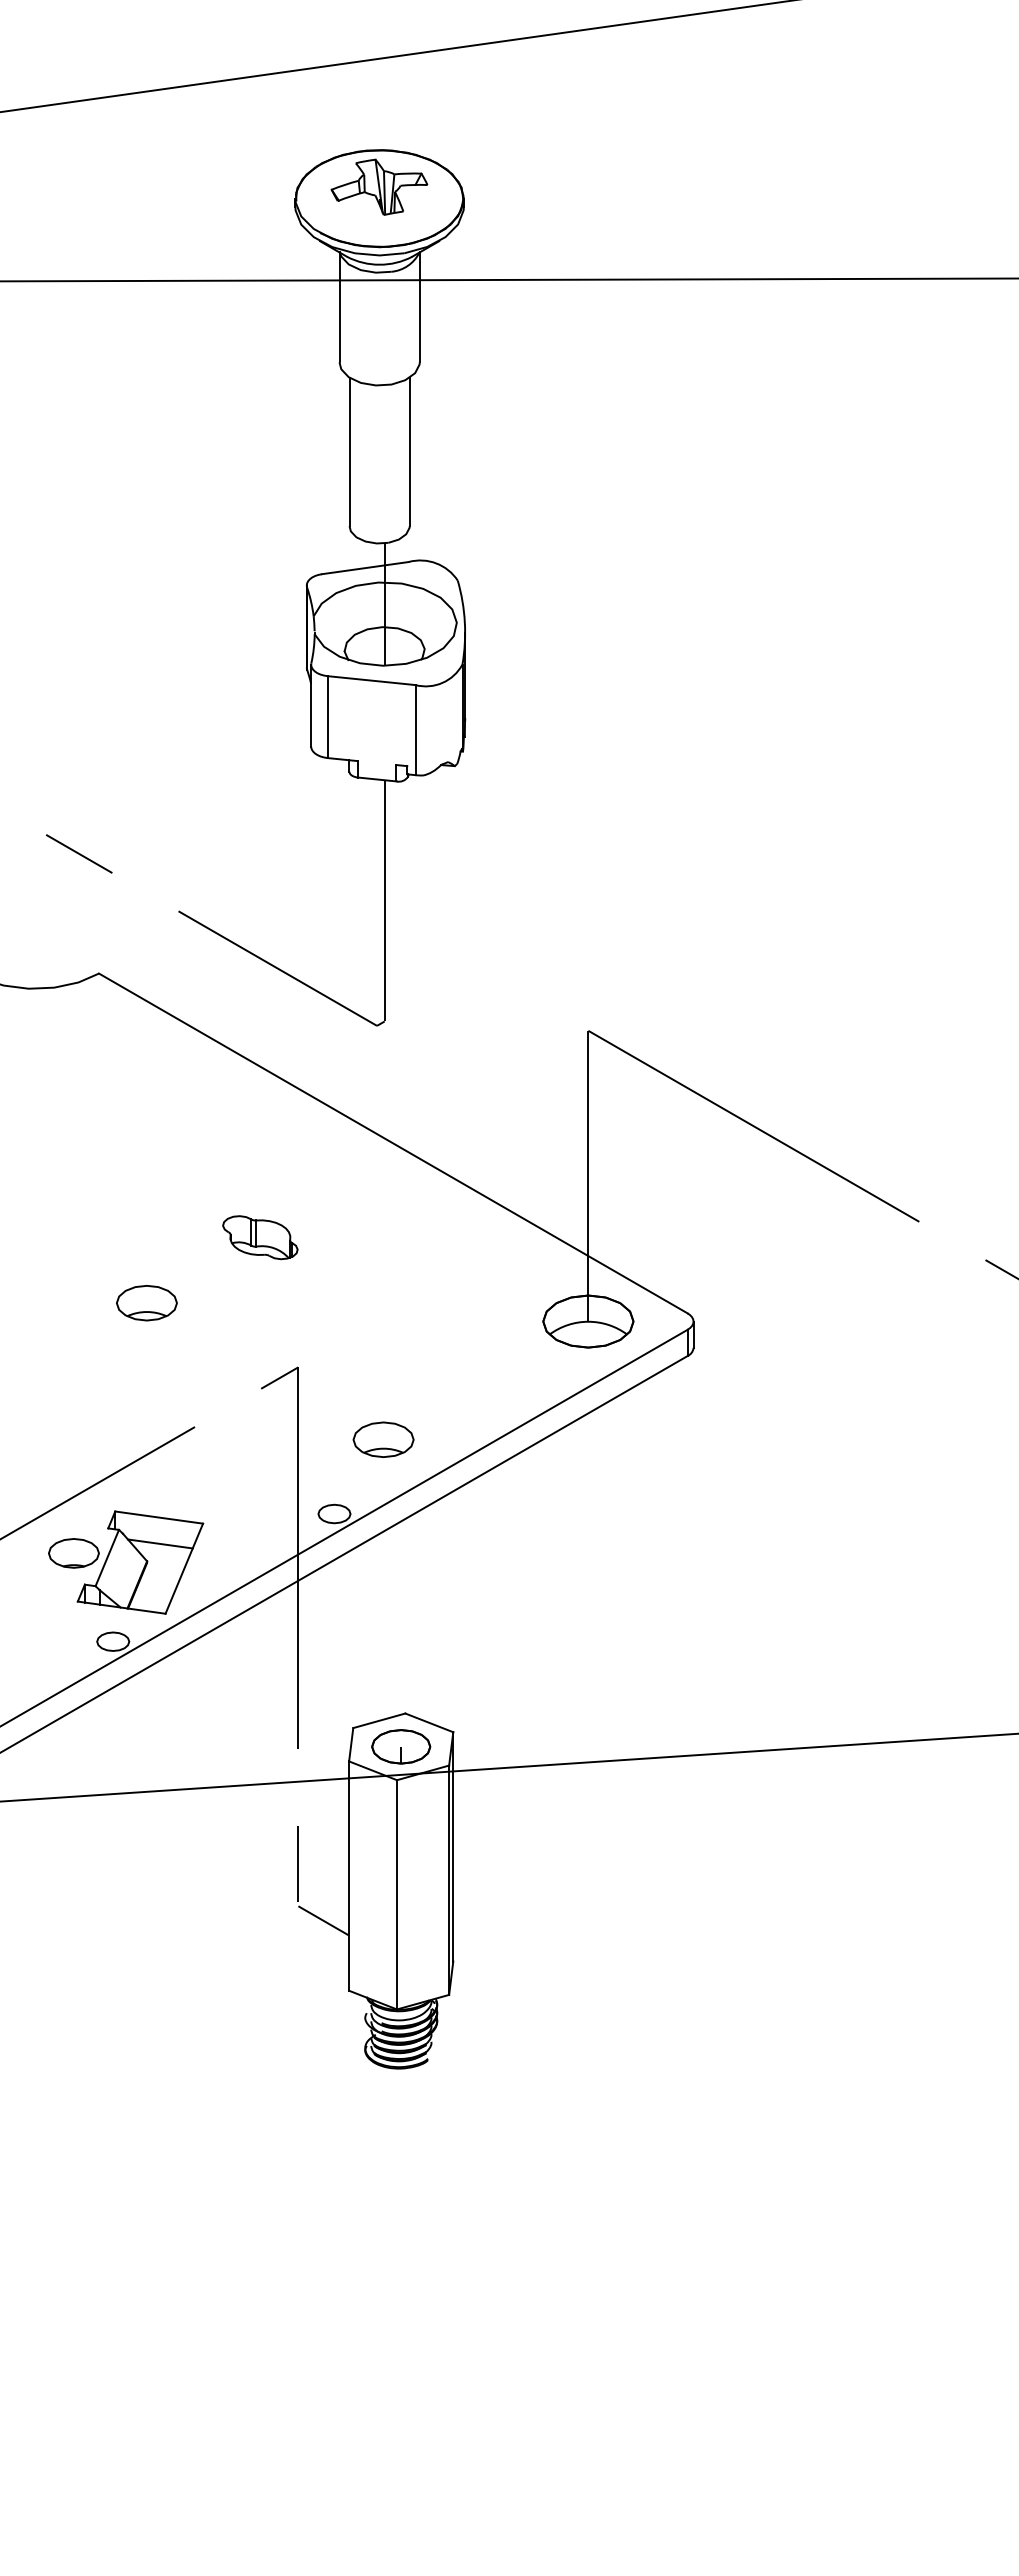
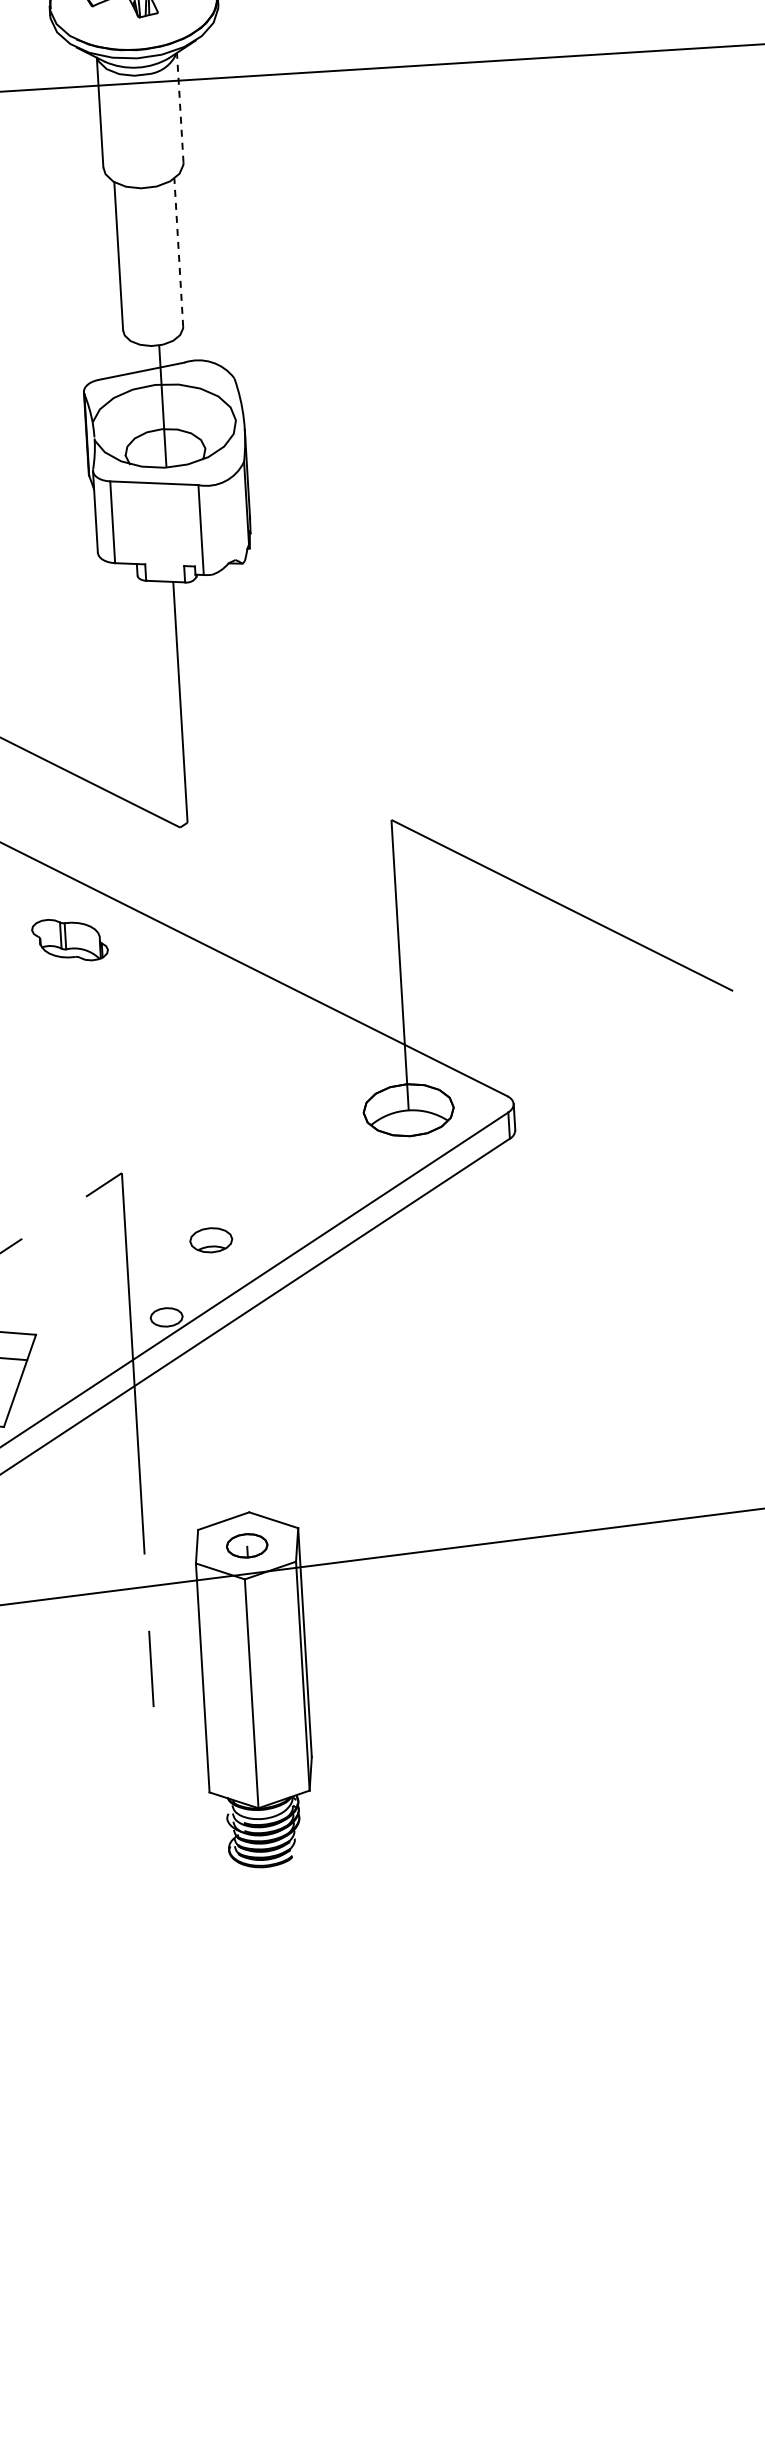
line: (419, 307) -> (179, 107), solid -> dashed
line: (409, 451) -> (178, 252), solid -> dashed
part: (260, 1237) -> (70, 939), moved
part: (383, 1439) -> (211, 1240), size x0.7
part: (401, 1746) -> (247, 1545), size x0.7
line: (323, 1920) -> (179, 1723), removed

